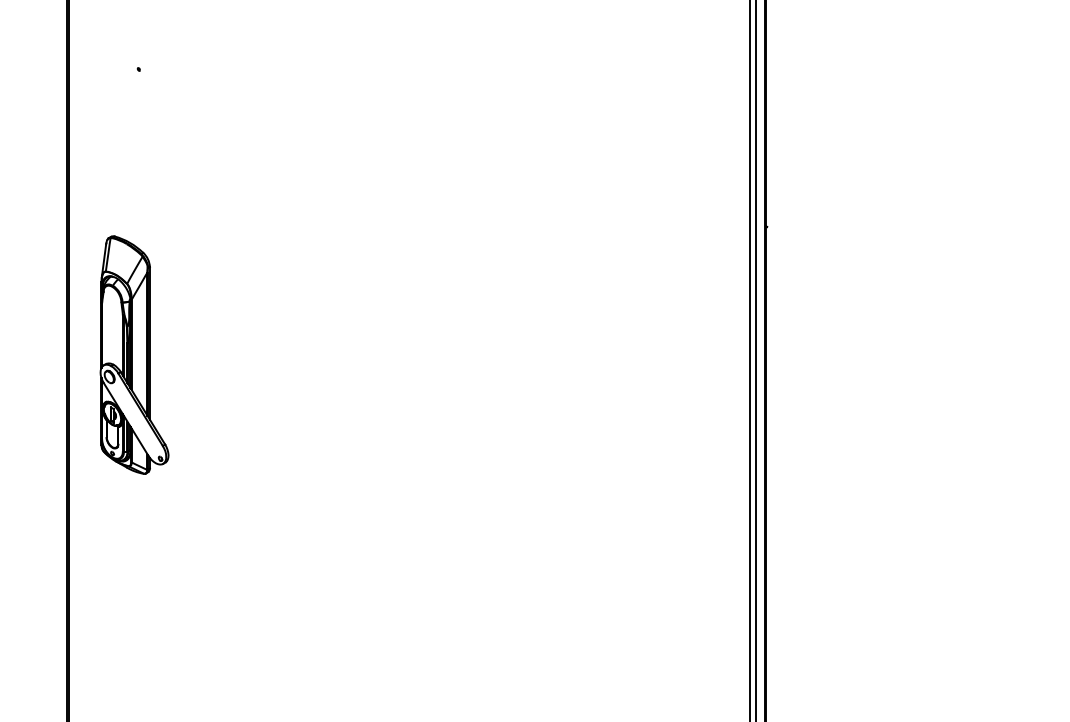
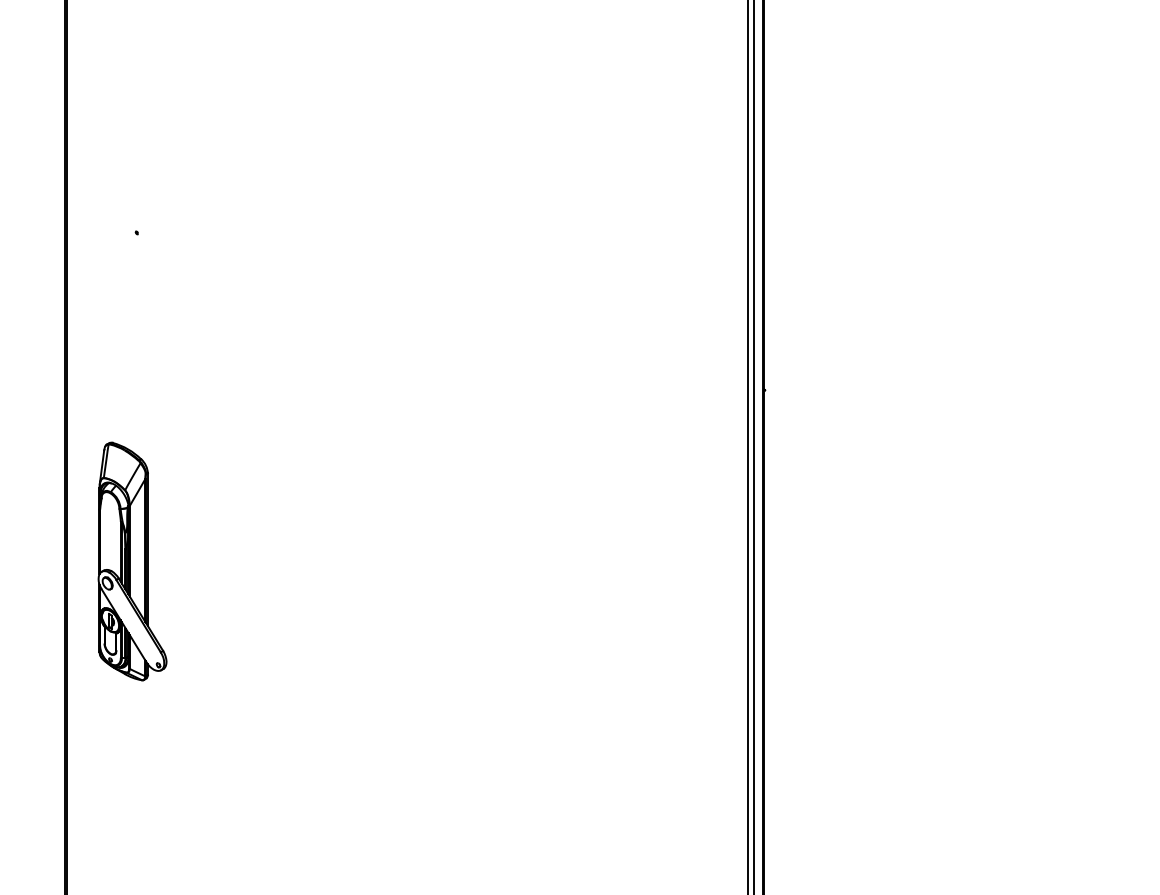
part: (134, 355) -> (132, 561), moved

